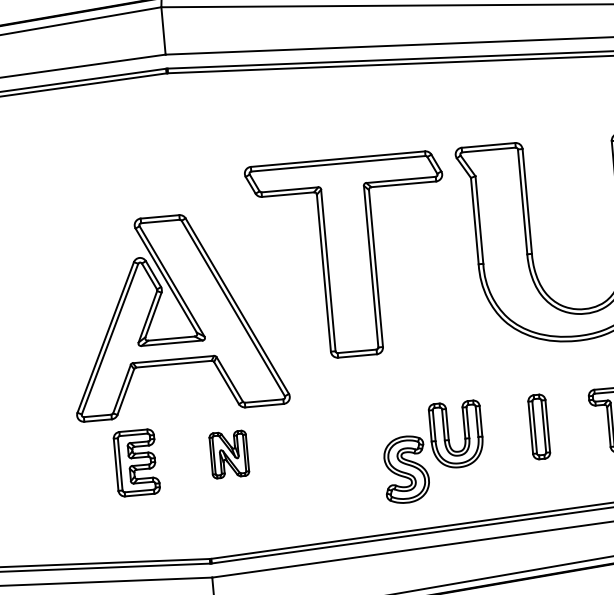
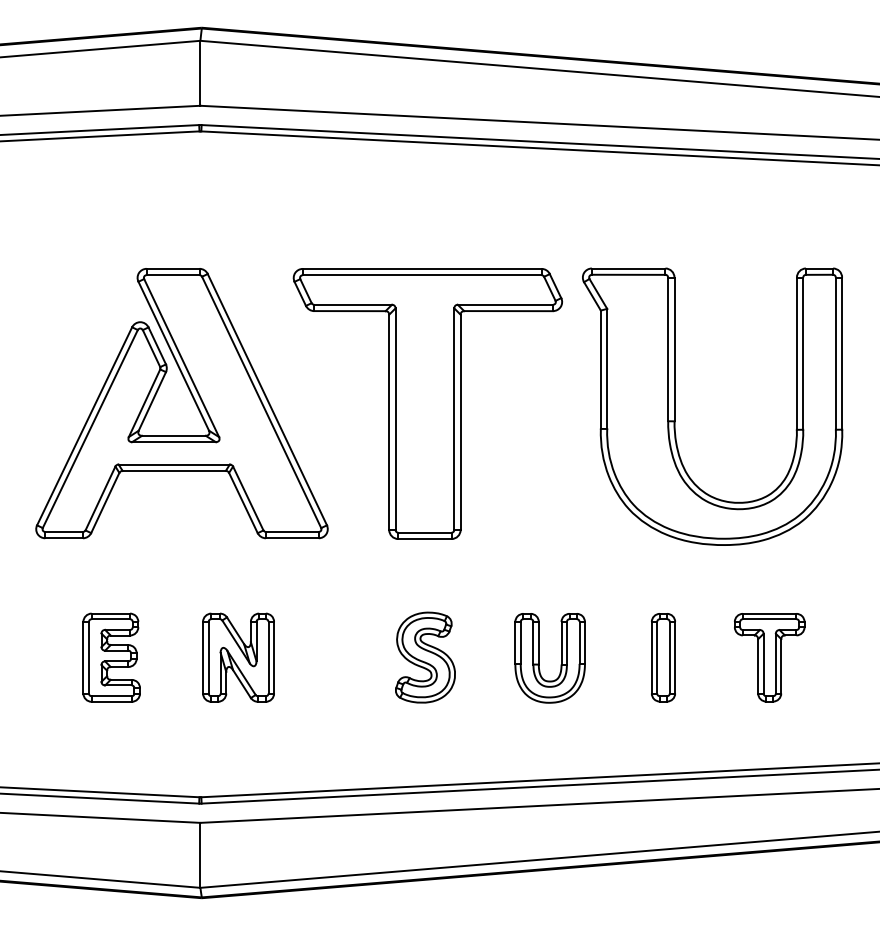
part: (182, 310) -> (192, 398), moved
part: (229, 454) -> (238, 657), size x1.43
part: (406, 469) -> (425, 657), moved

